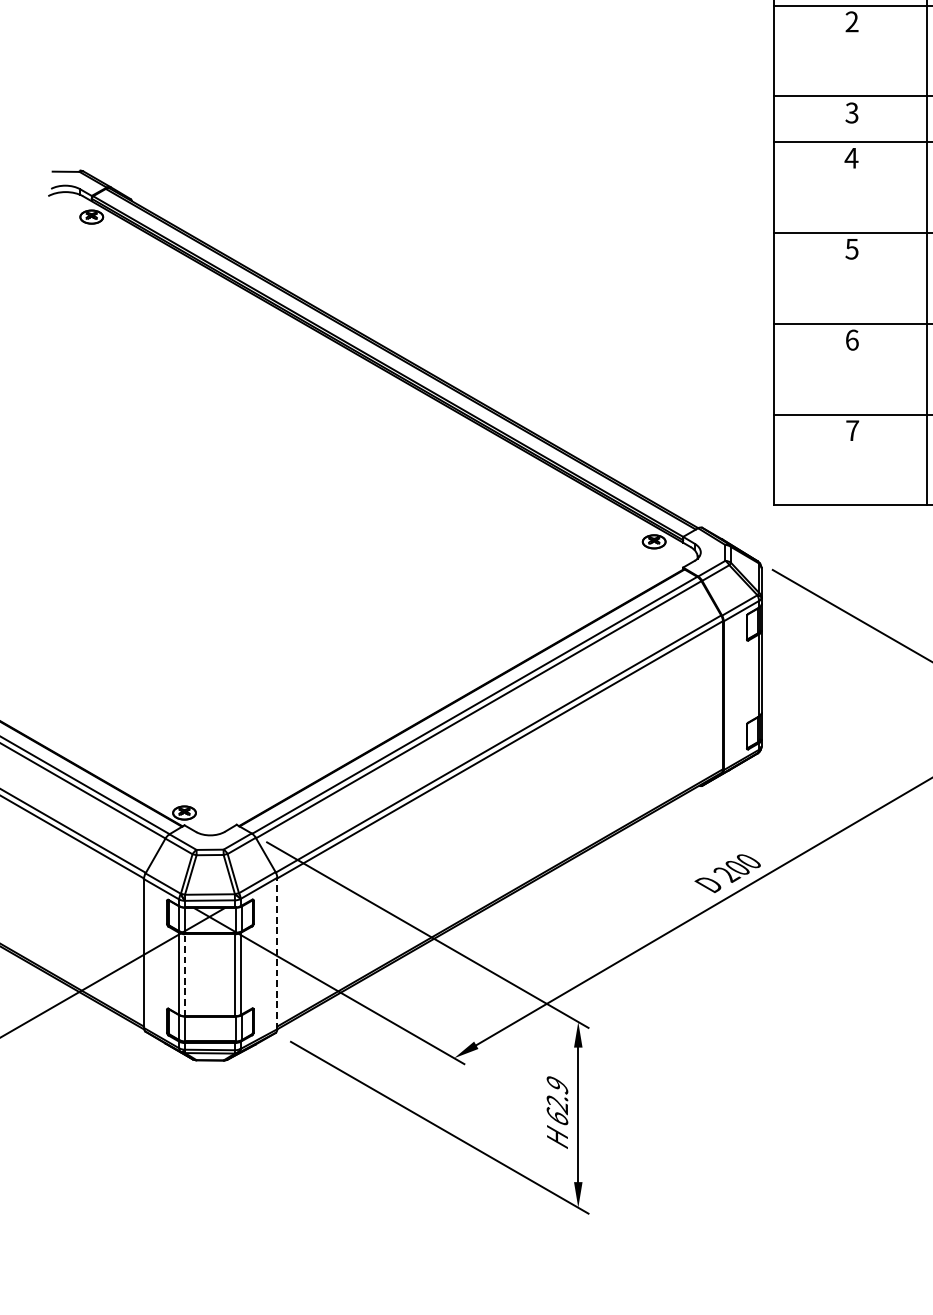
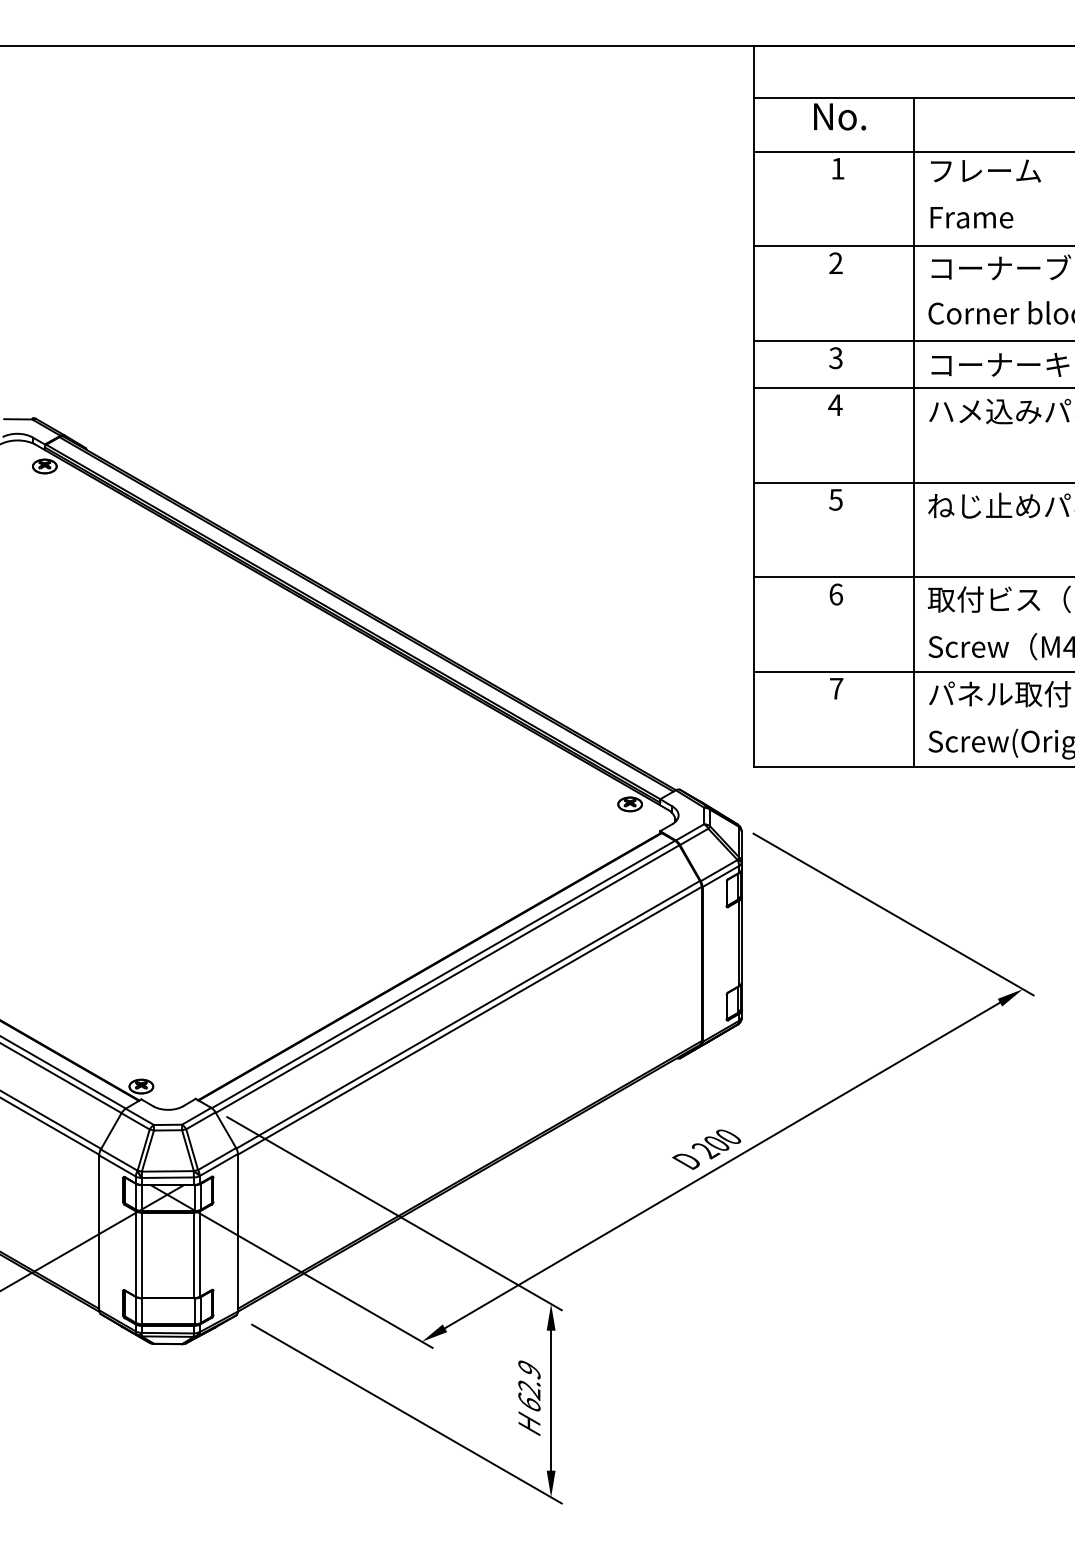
line: (276, 953) -> (237, 1232), dashed -> solid
line: (184, 975) -> (141, 1255), dashed -> solid

